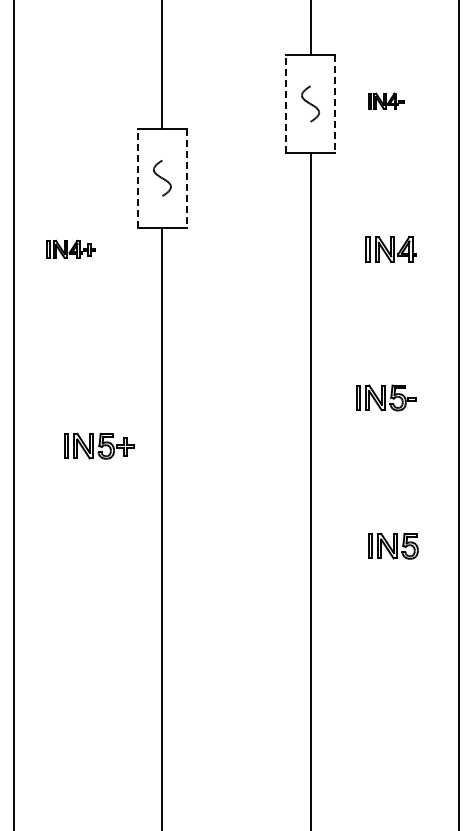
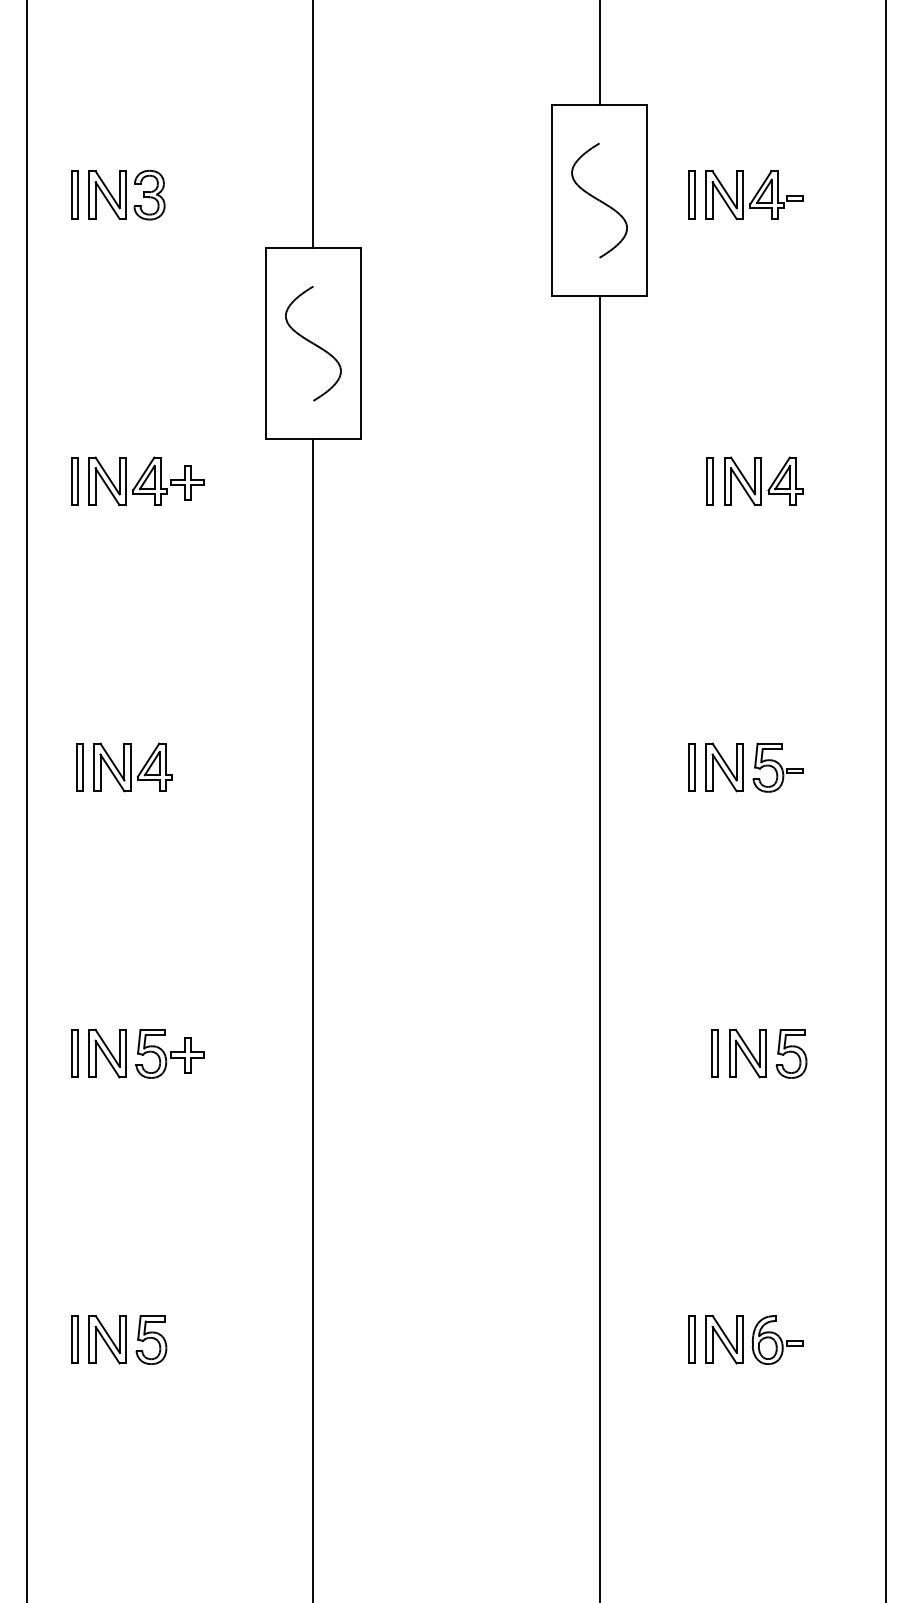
part: (61, 100) -> (118, 193), added
part: (386, 100) -> (745, 193), size x1.67
line: (285, 103) -> (551, 199), dashed -> solid
part: (310, 103) -> (599, 199), size x1.67
line: (335, 104) -> (647, 201), dashed -> solid
line: (137, 177) -> (265, 342), dashed -> solid
part: (162, 178) -> (313, 344), size x1.67
line: (187, 178) -> (361, 344), dashed -> solid
part: (71, 249) -> (138, 481), size x1.43
part: (64, 397) -> (124, 766), added
part: (99, 445) -> (138, 1052), moved
part: (61, 694) -> (118, 1339), added
part: (386, 694) -> (745, 1339), added

